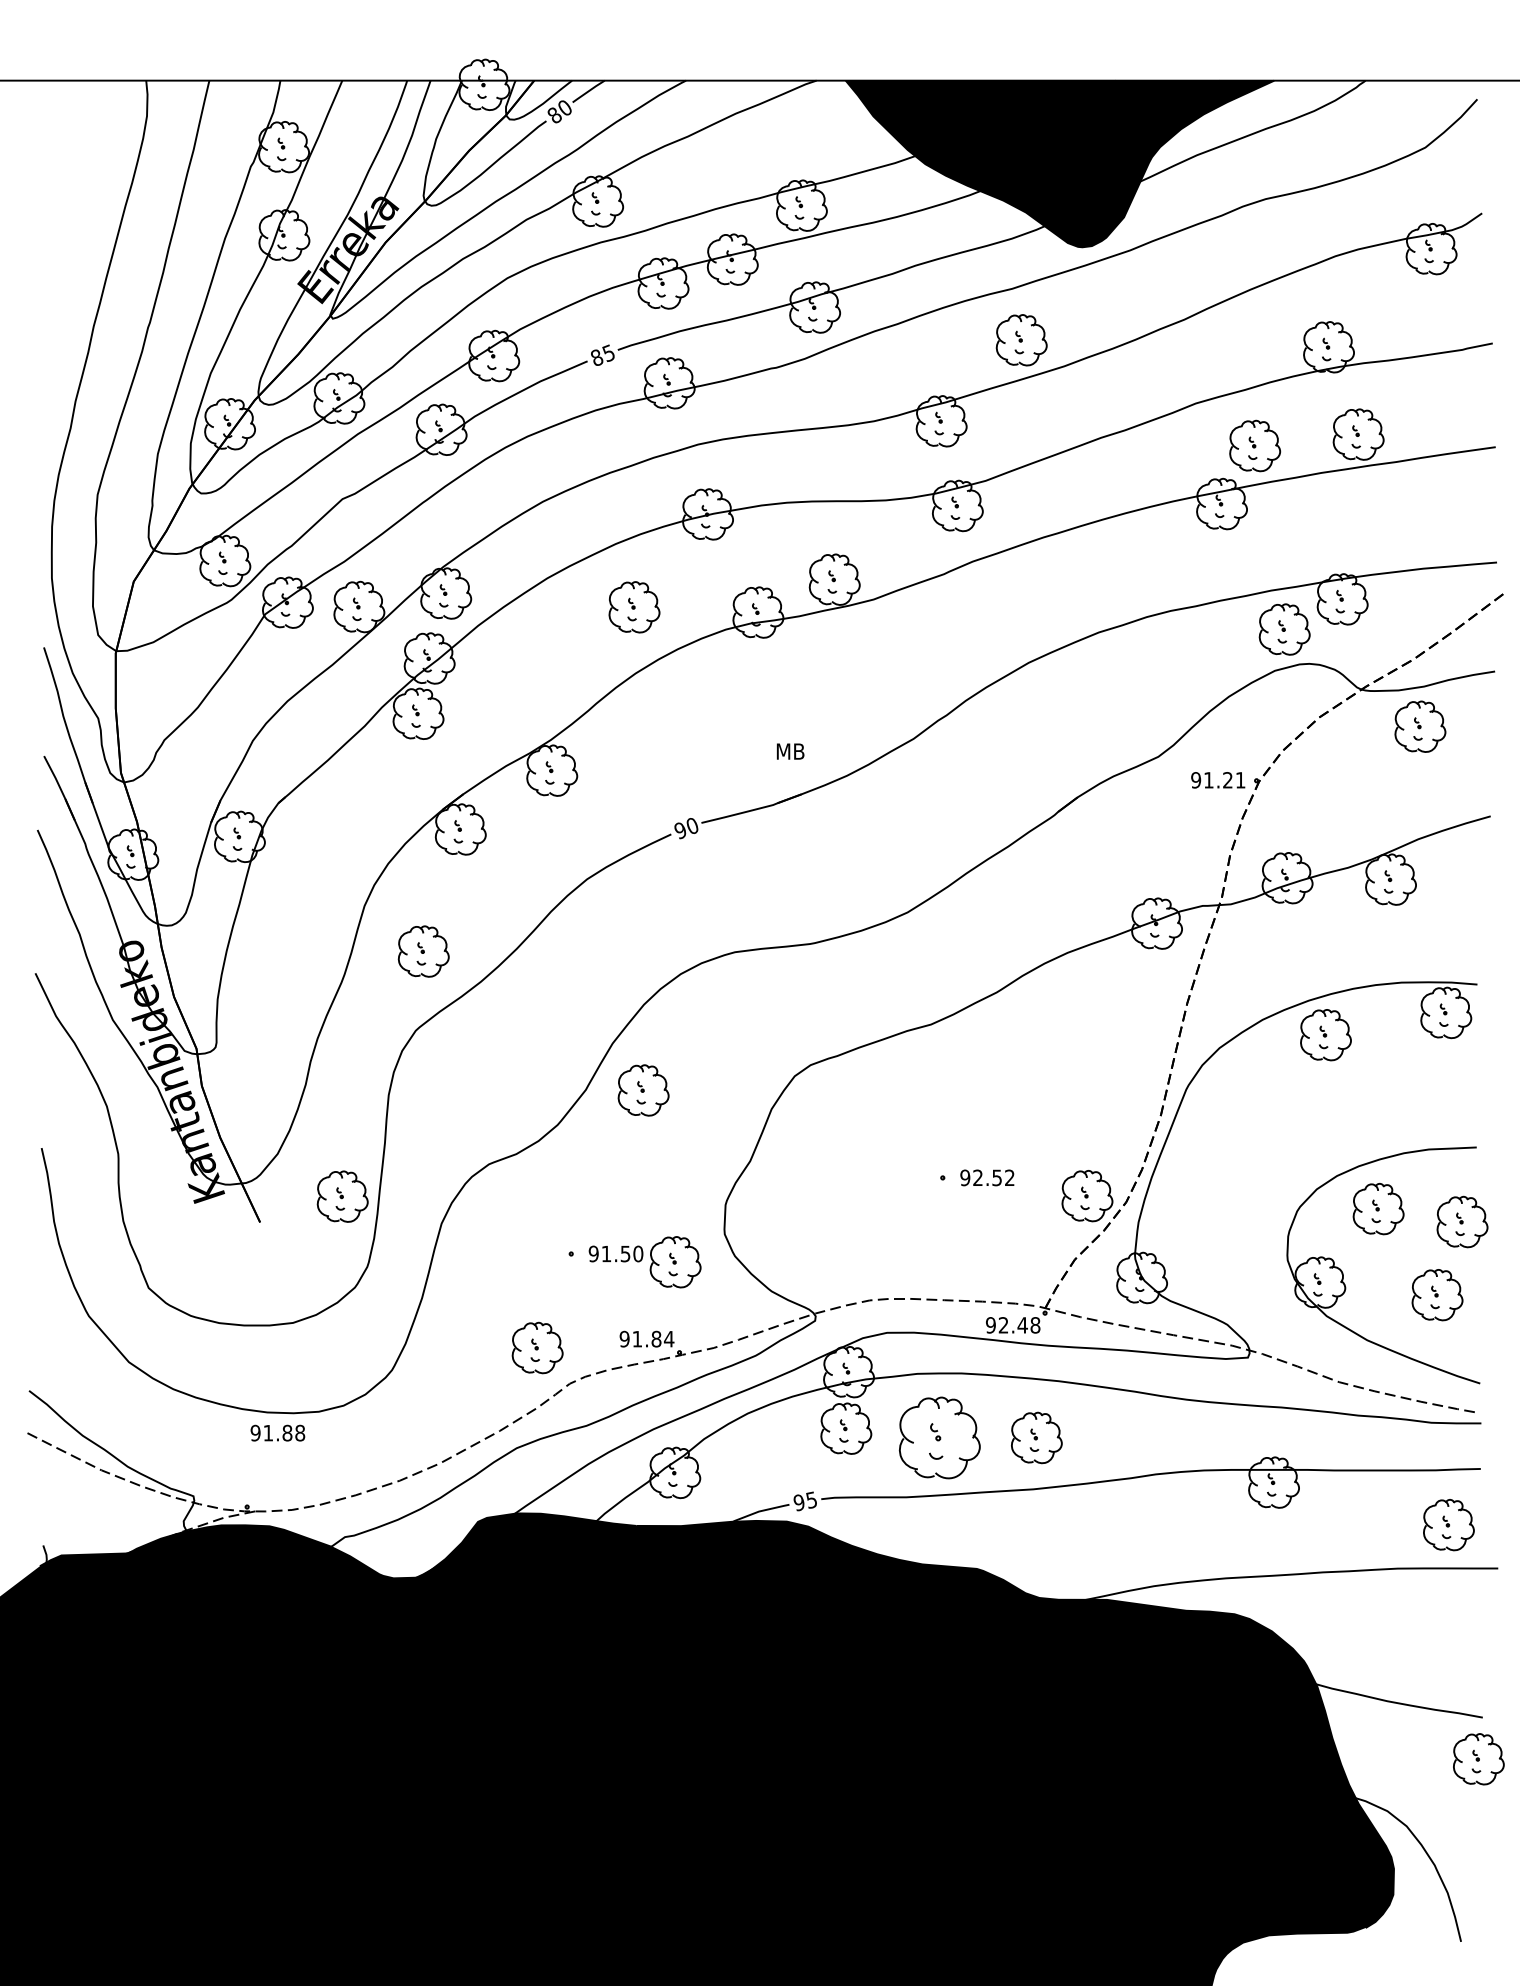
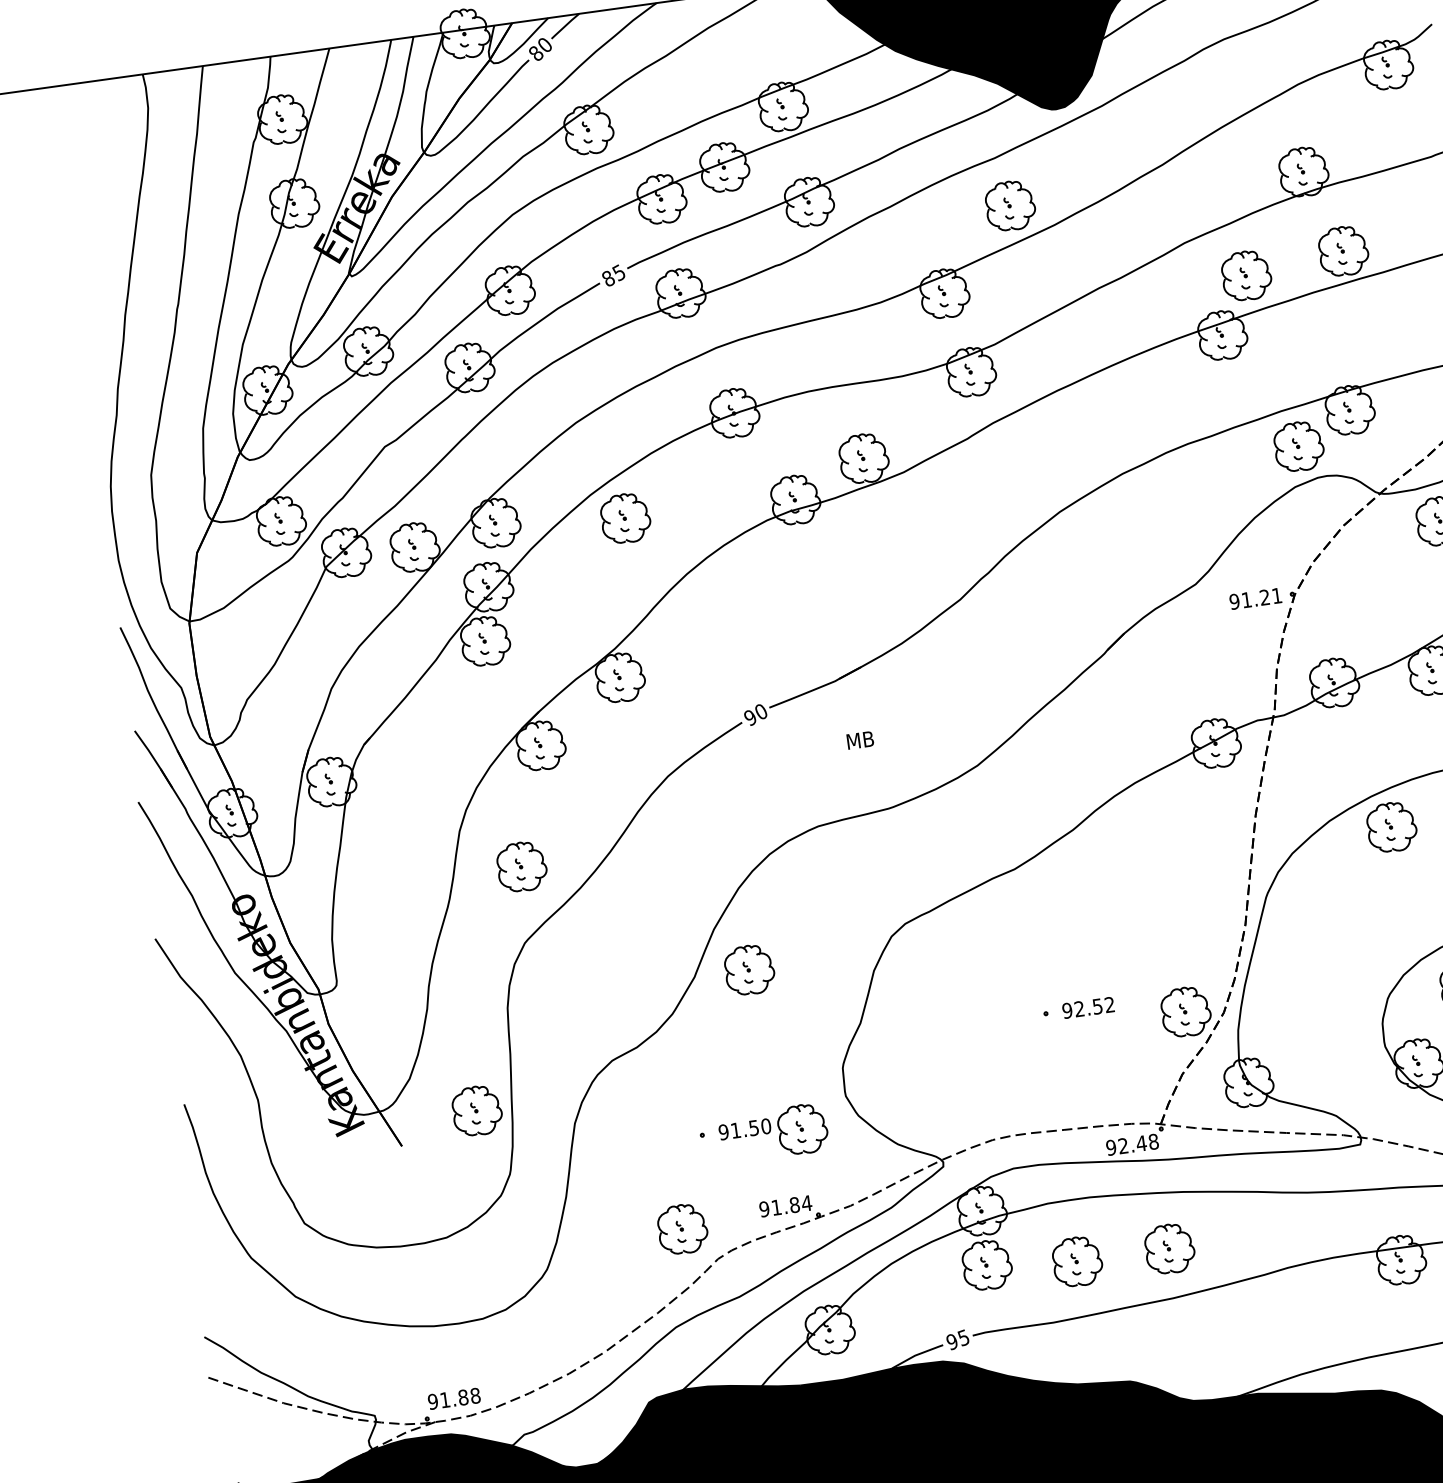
part: (634, 607) -> (625, 518), moved
text: (790, 751) -> (860, 740), moved
text: (277, 1432) -> (453, 1398), moved
part: (939, 1437) -> (1077, 1261), size x0.62

